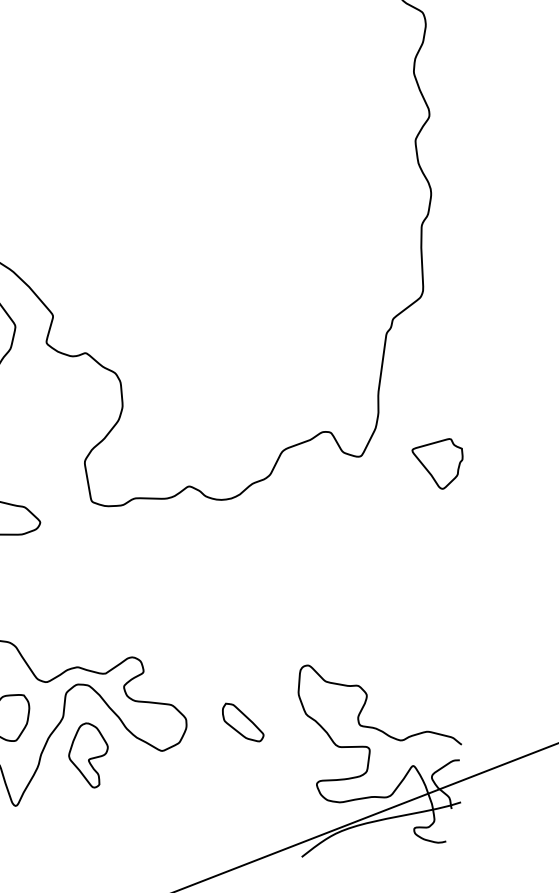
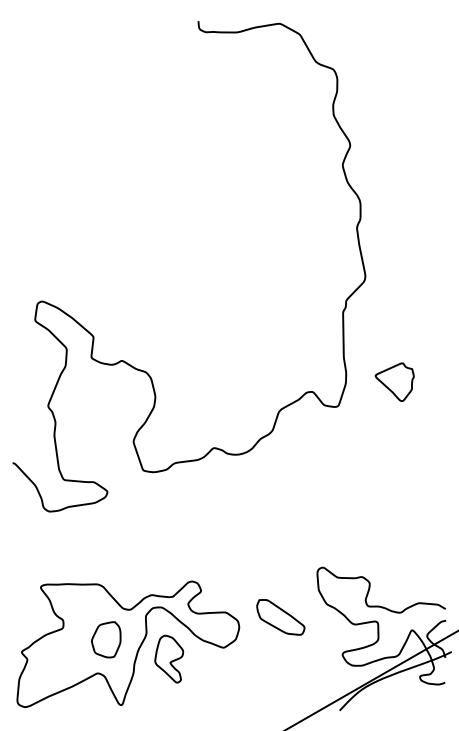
part: (436, 461) -> (394, 381), moved
part: (242, 722) -> (280, 617), size x1.43

